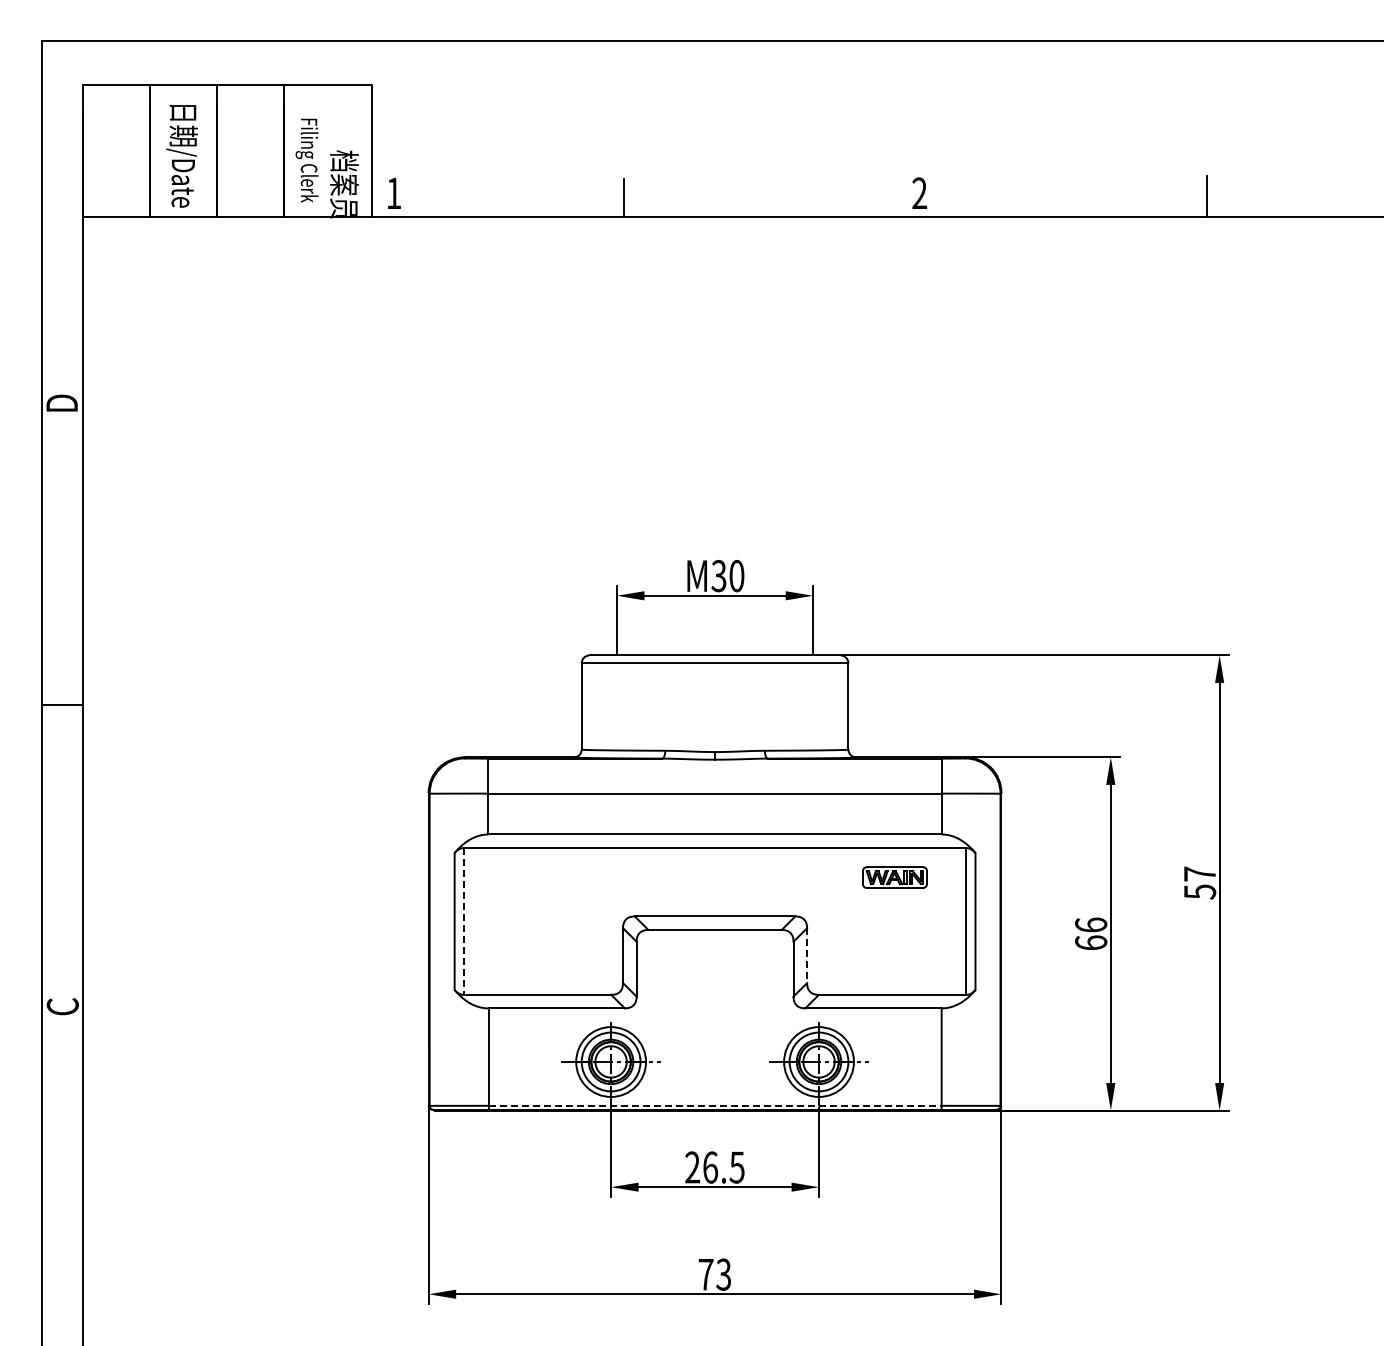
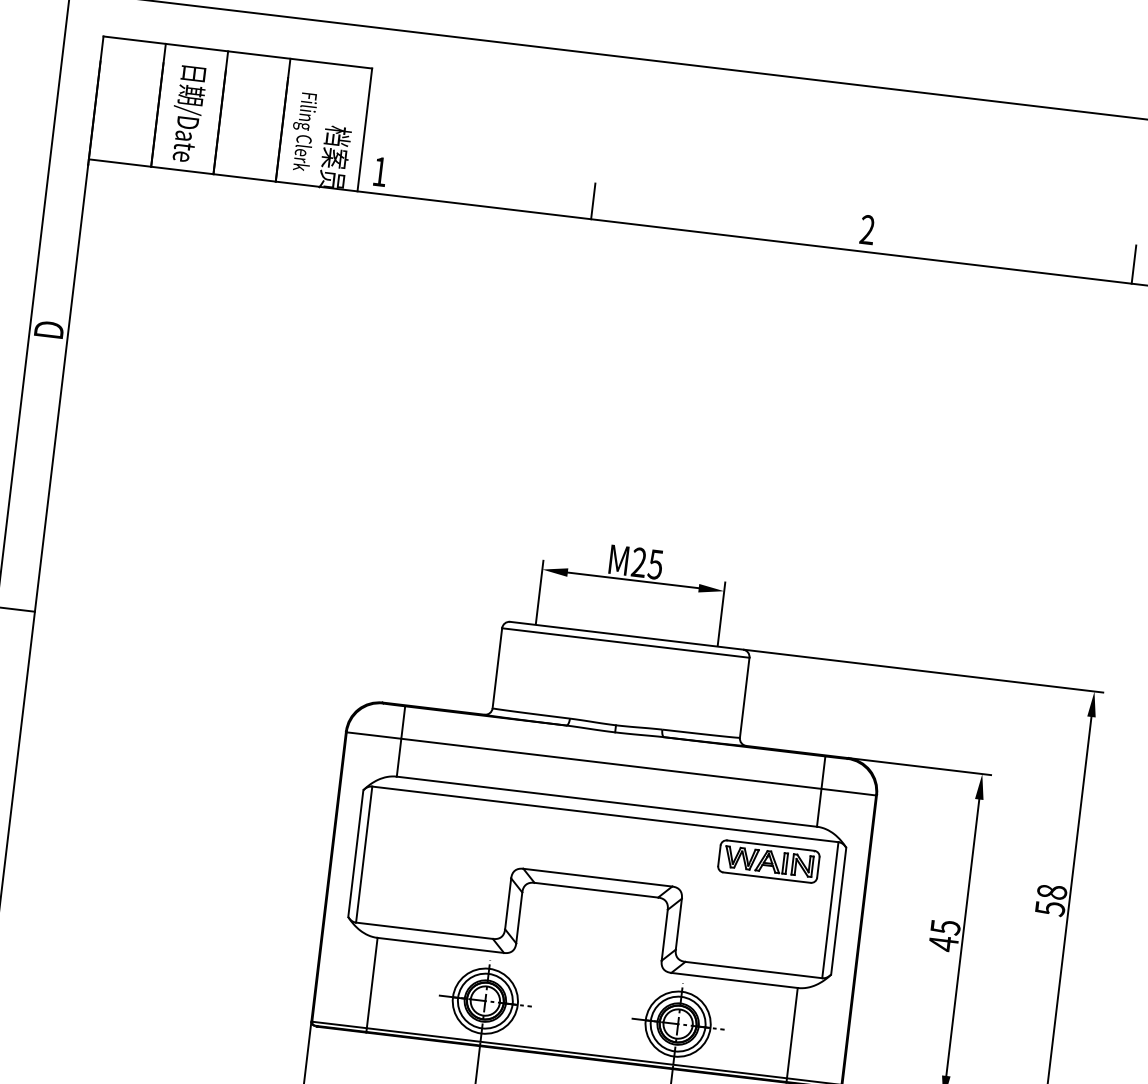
text: (727, 576) -> (646, 563), M30 -> M25
text: (1200, 873) -> (1052, 891), 57 -> 58
part: (894, 877) -> (768, 861), size x1.67
line: (463, 922) -> (363, 855), dashed -> solid
text: (1091, 934) -> (944, 936), 66 -> 45
line: (807, 956) -> (679, 925), dashed -> solid
line: (715, 1105) -> (577, 1053), dashed -> solid

